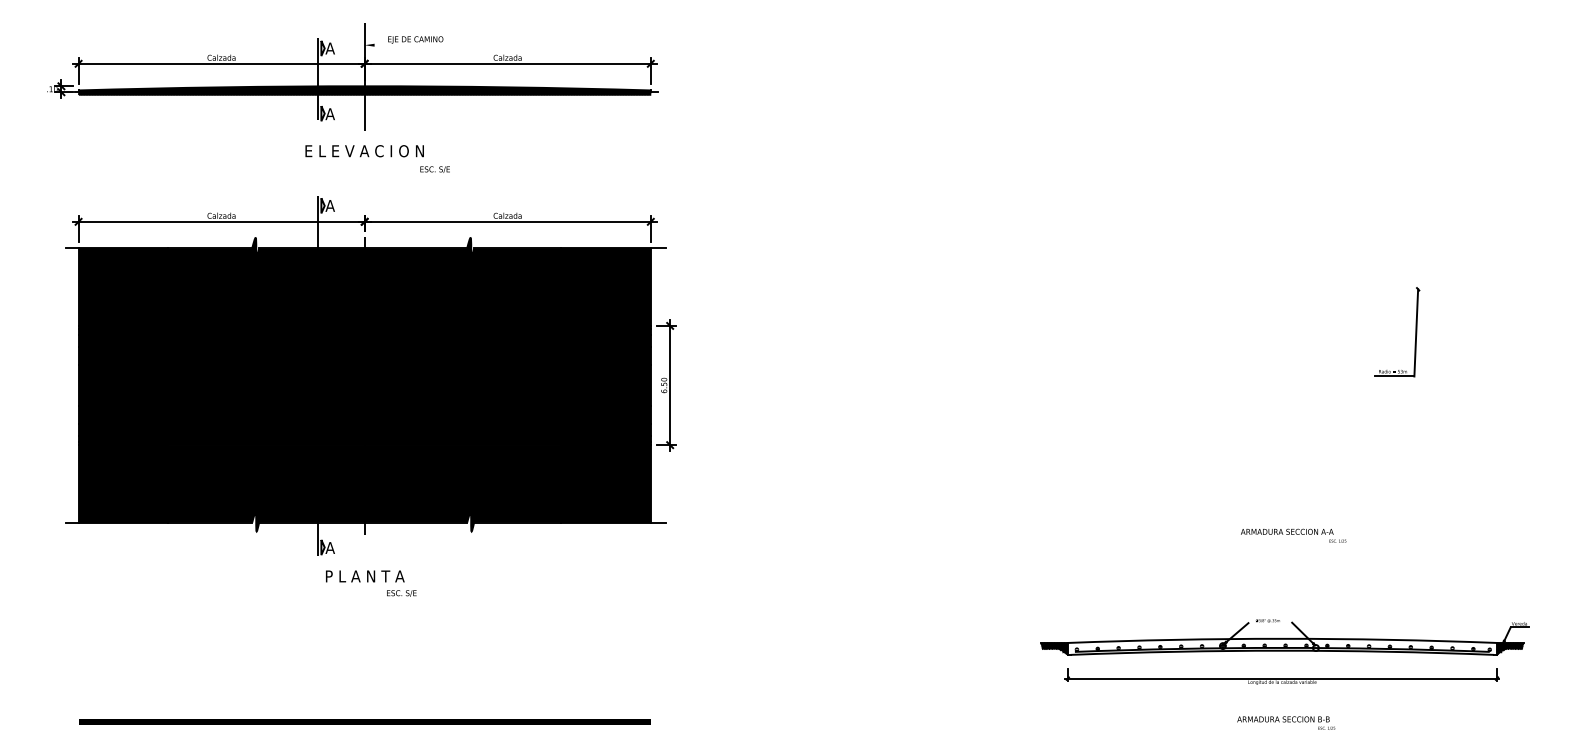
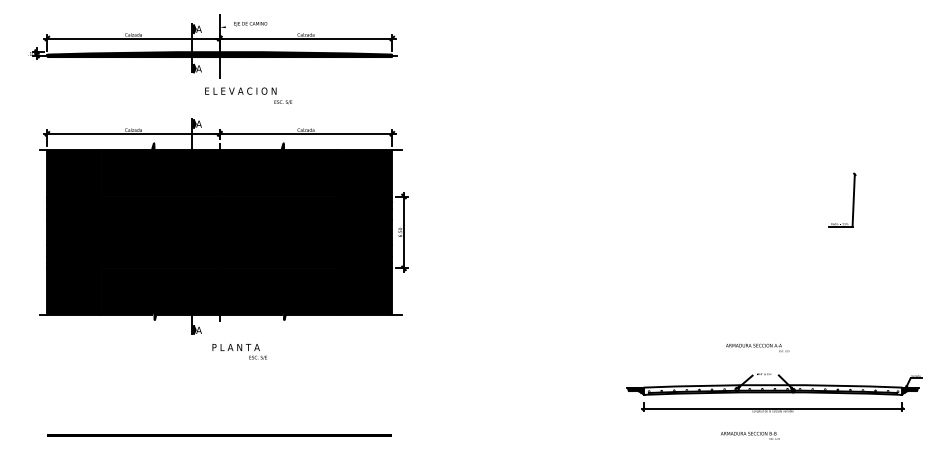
text: (377, 158) -> (248, 95), moved
text: (1293, 534) -> (757, 347), moved
text: (370, 583) -> (239, 351), moved
text: (1286, 722) -> (750, 435), moved

